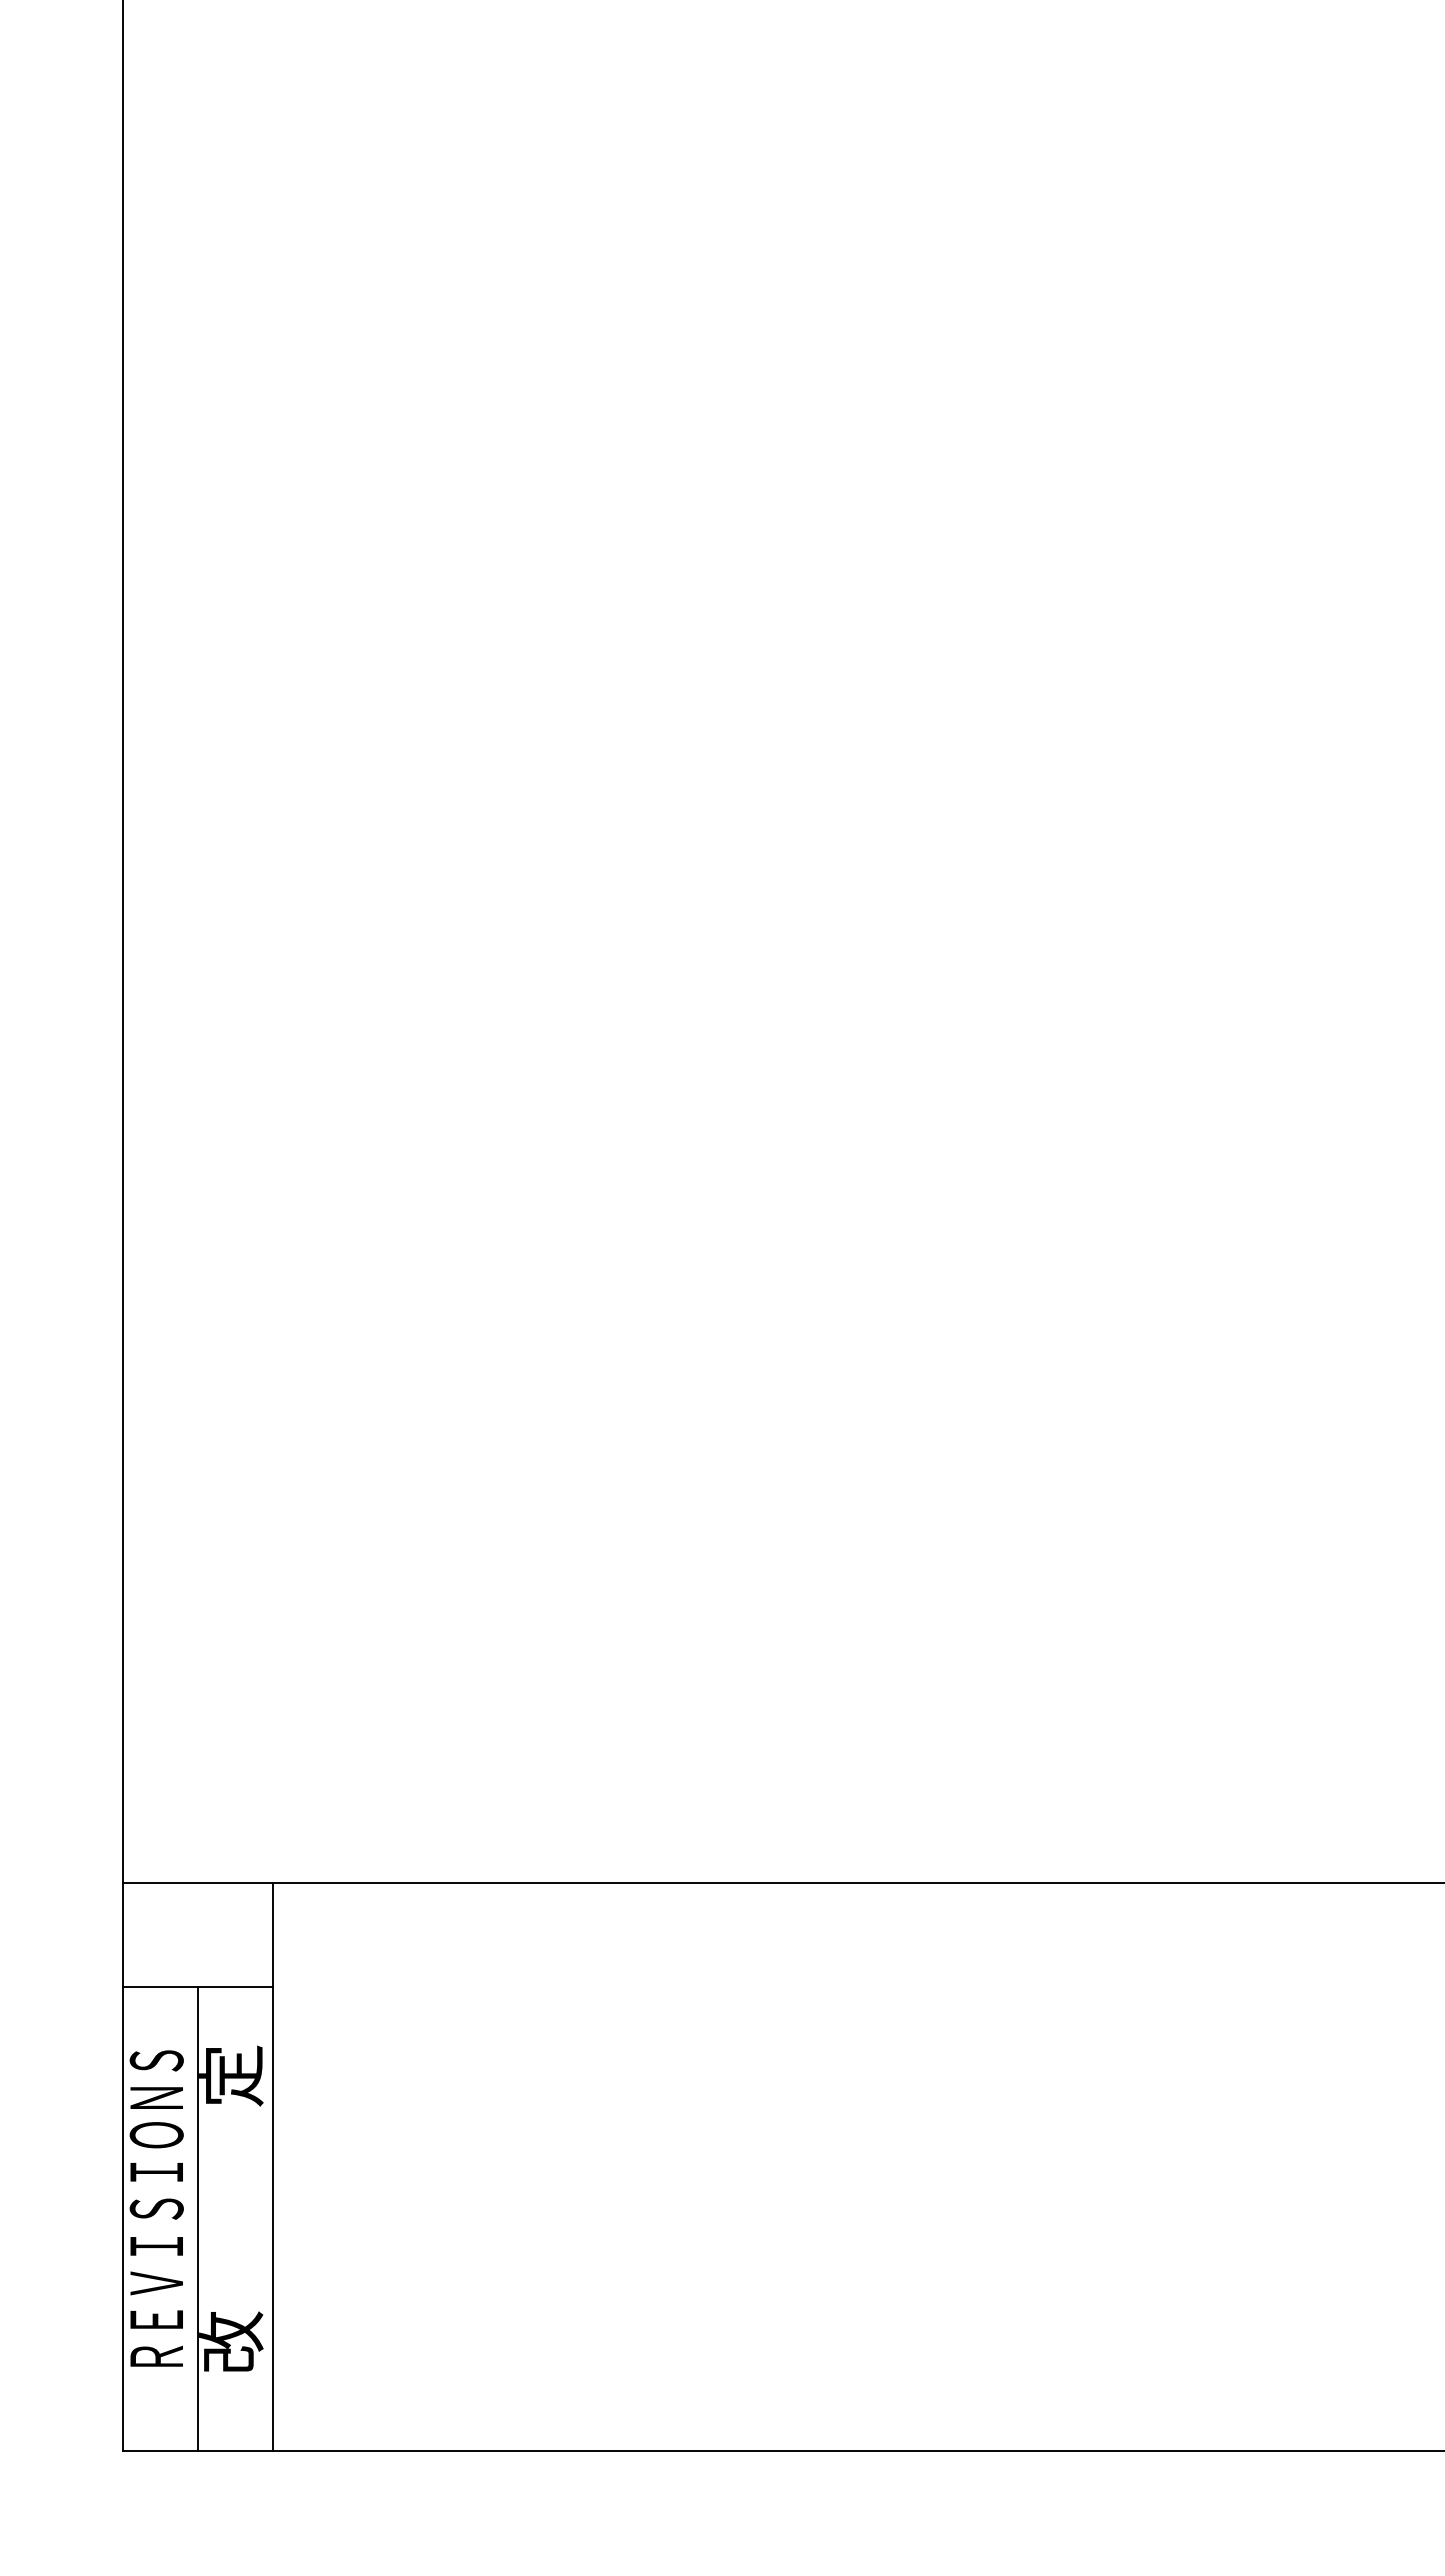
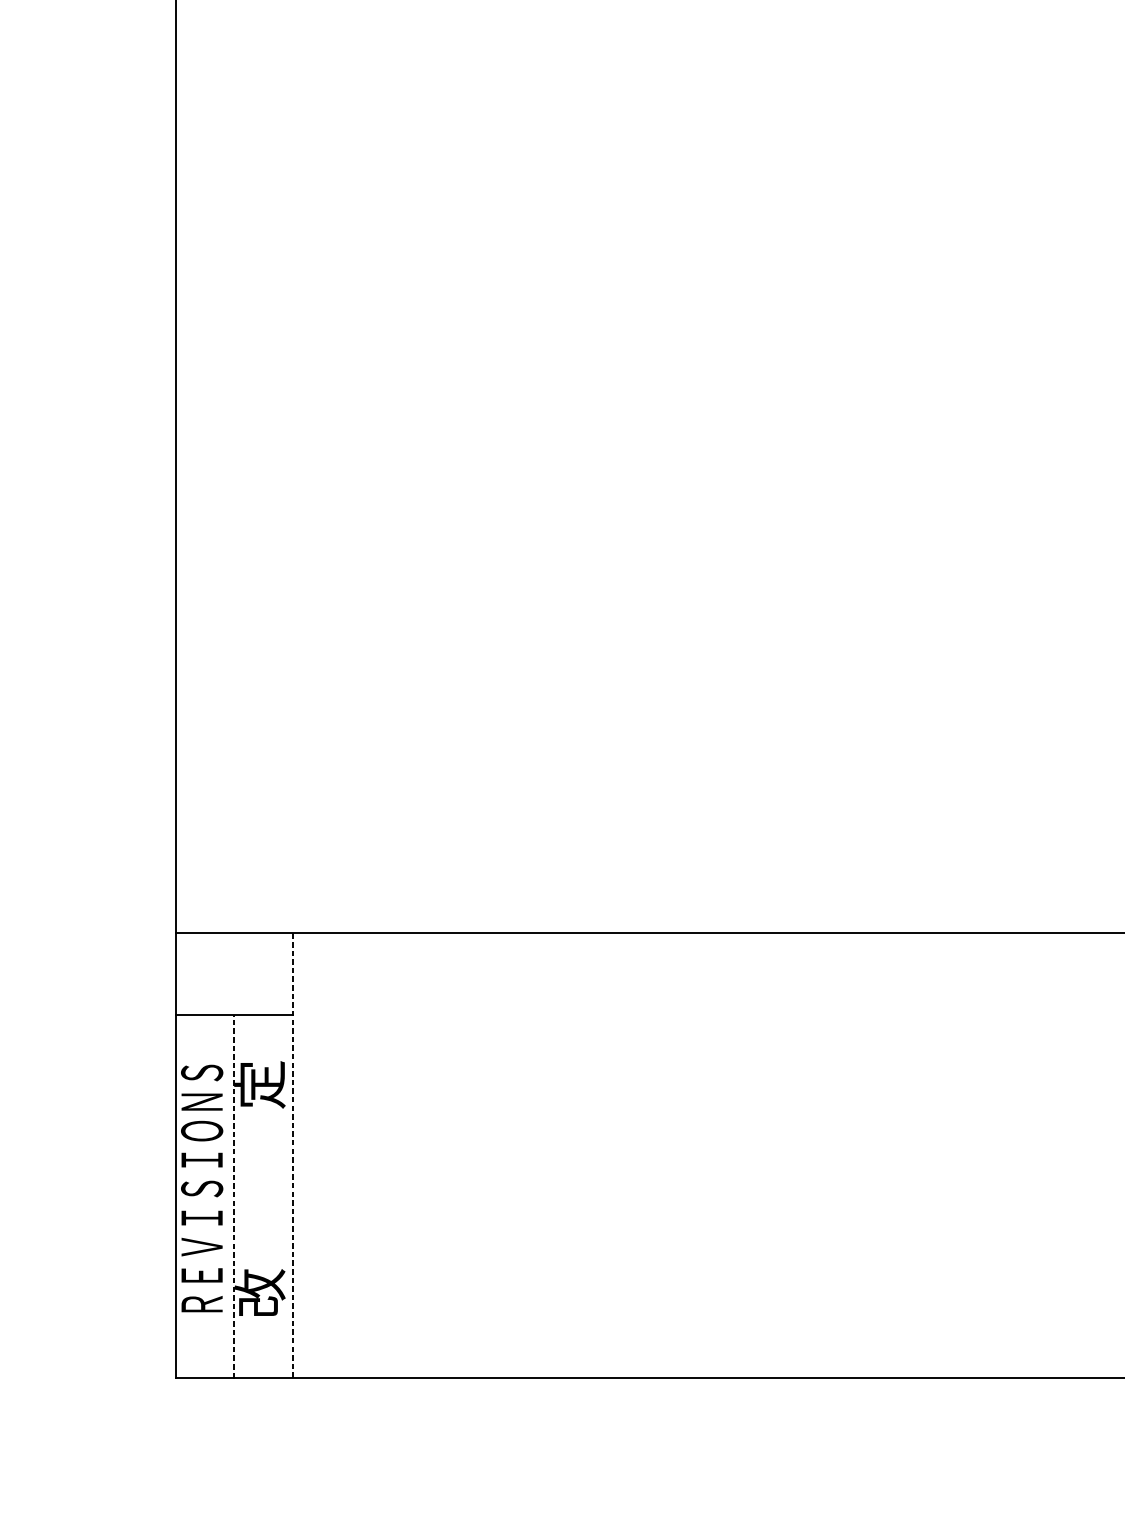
line: (272, 2167) -> (292, 1156), solid -> dashed
line: (197, 2219) -> (233, 1197), solid -> dashed

